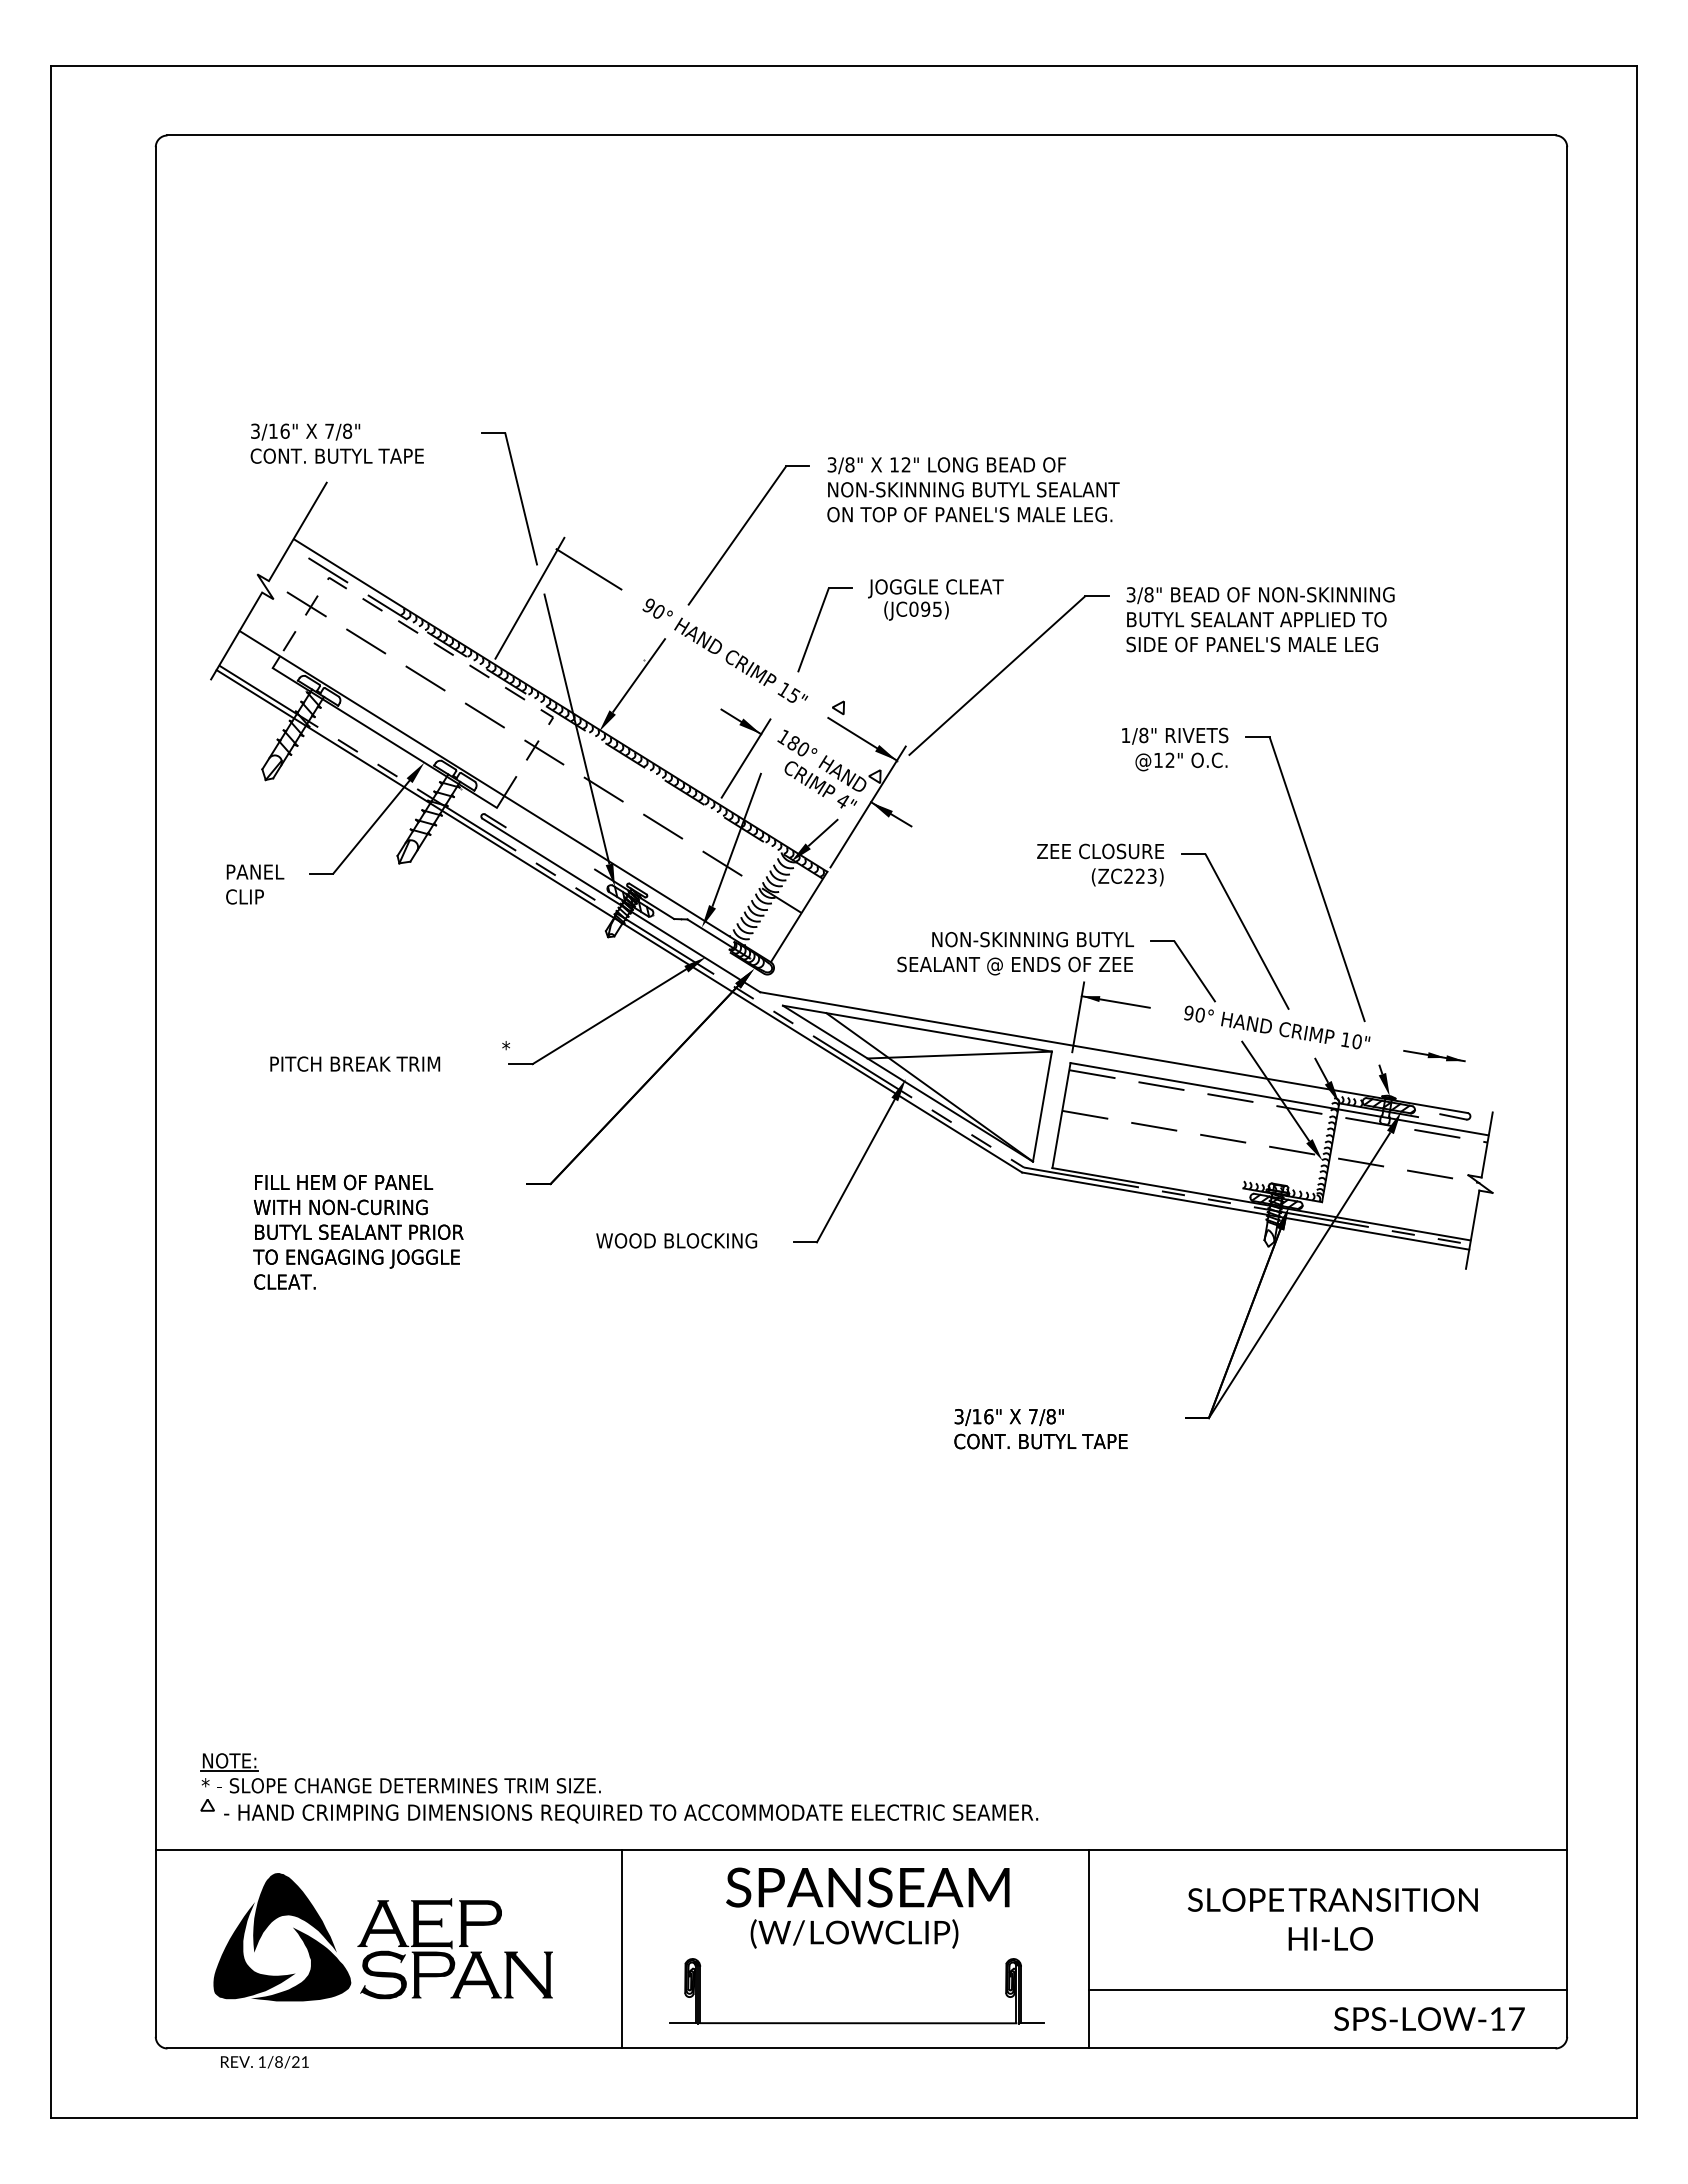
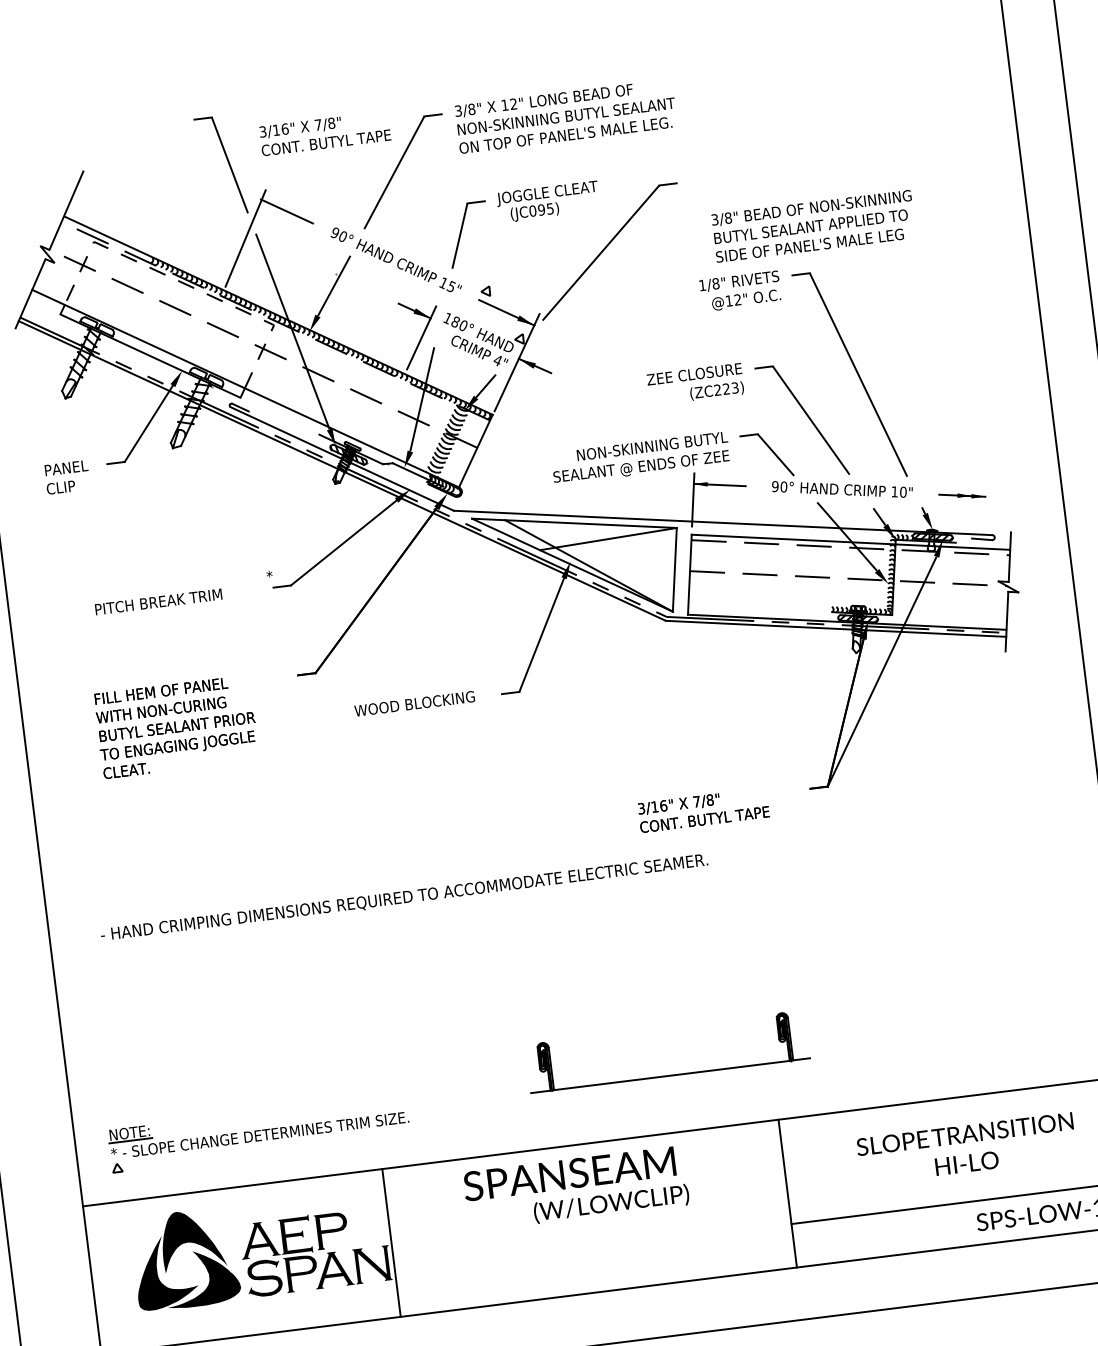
text: (336, 443) -> (324, 133), moved
text: (1260, 619) -> (813, 226), moved
text: (631, 1813) -> (404, 897), moved
text: (867, 1887) -> (569, 1174), moved
line: (622, 1949) -> (391, 1243), moved
part: (856, 2022) -> (670, 1075), moved

